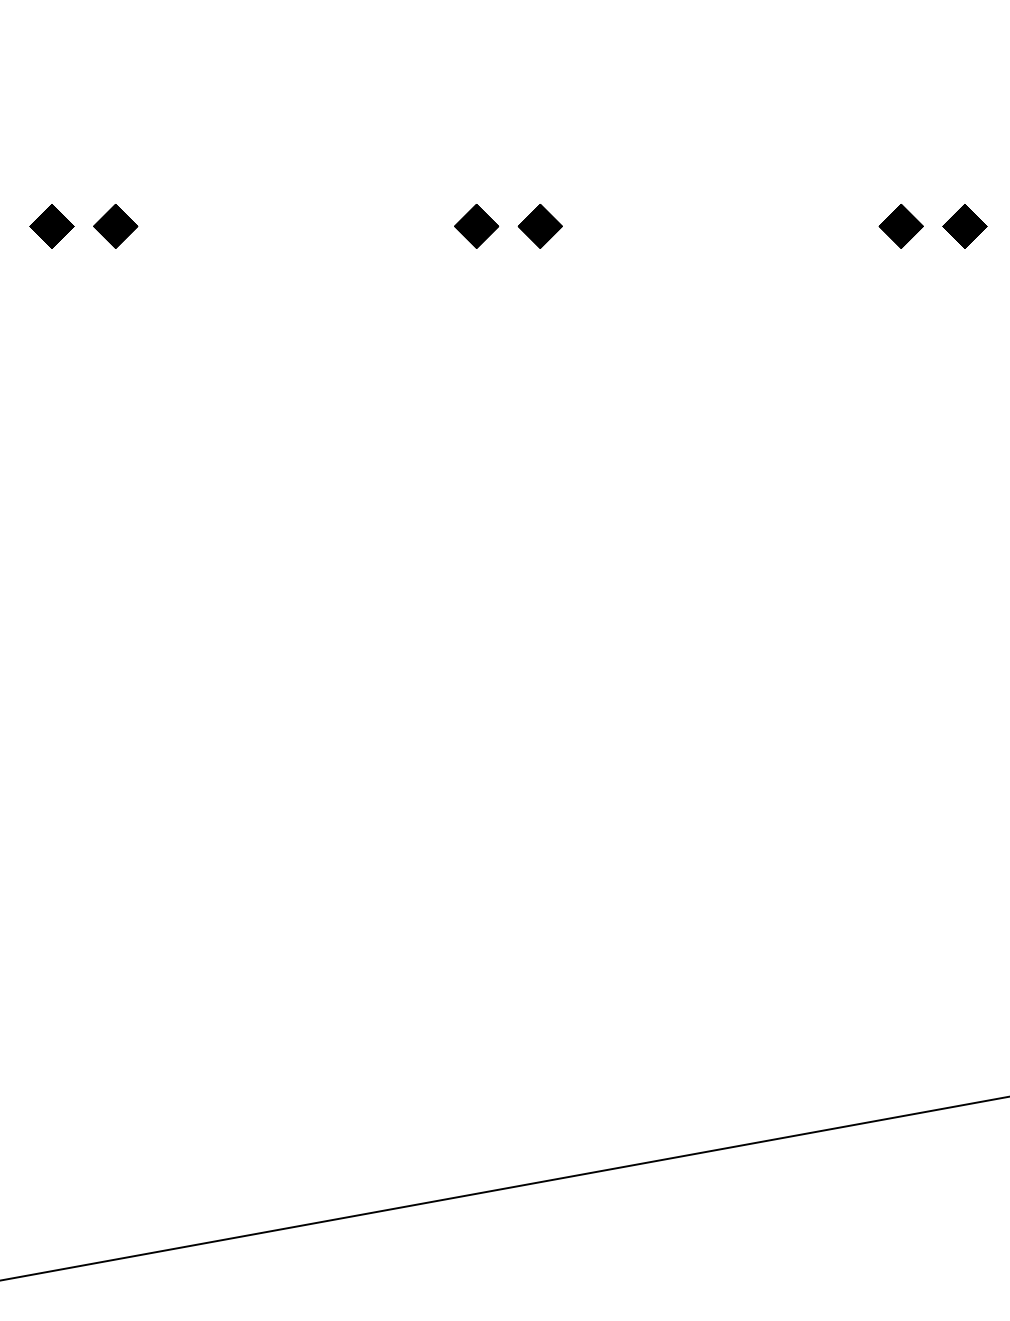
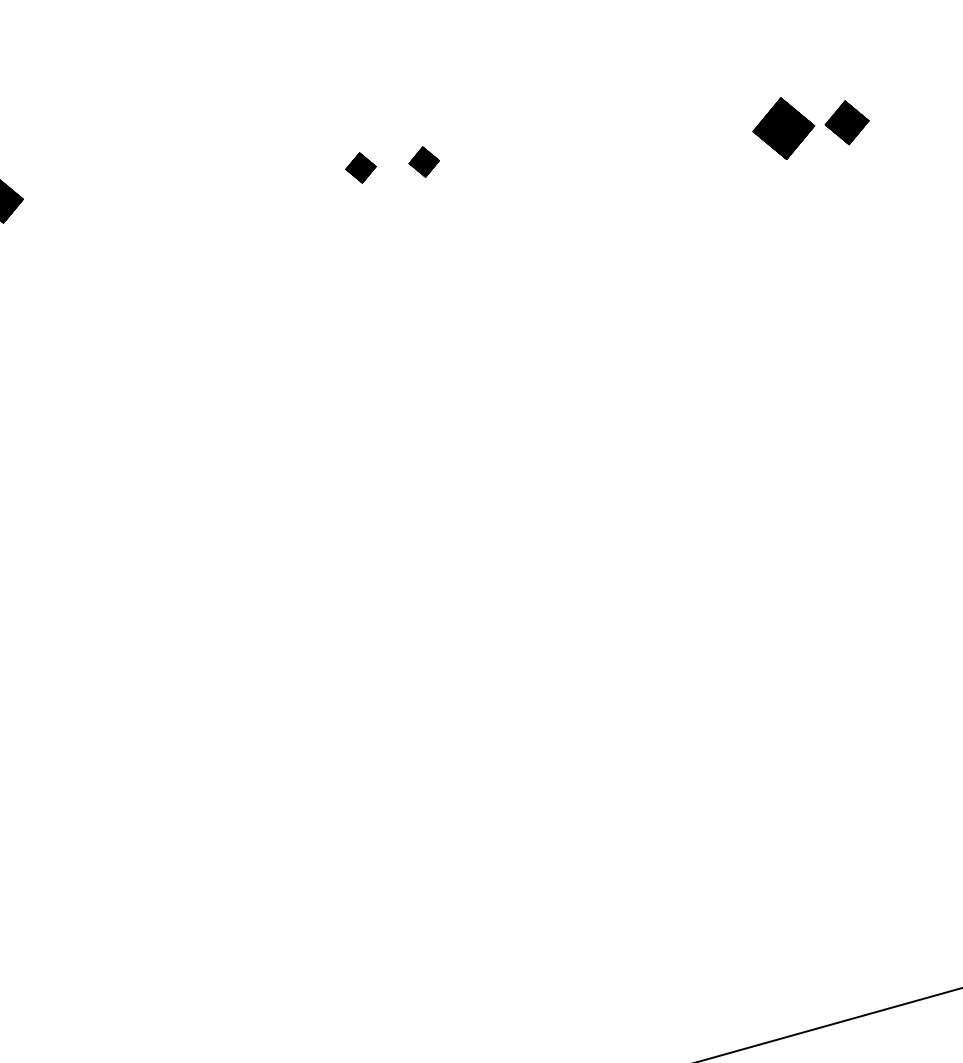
part: (476, 226) -> (360, 168), size x0.7
part: (539, 226) -> (423, 162), size x0.7
part: (900, 226) -> (782, 128), size x1.4

